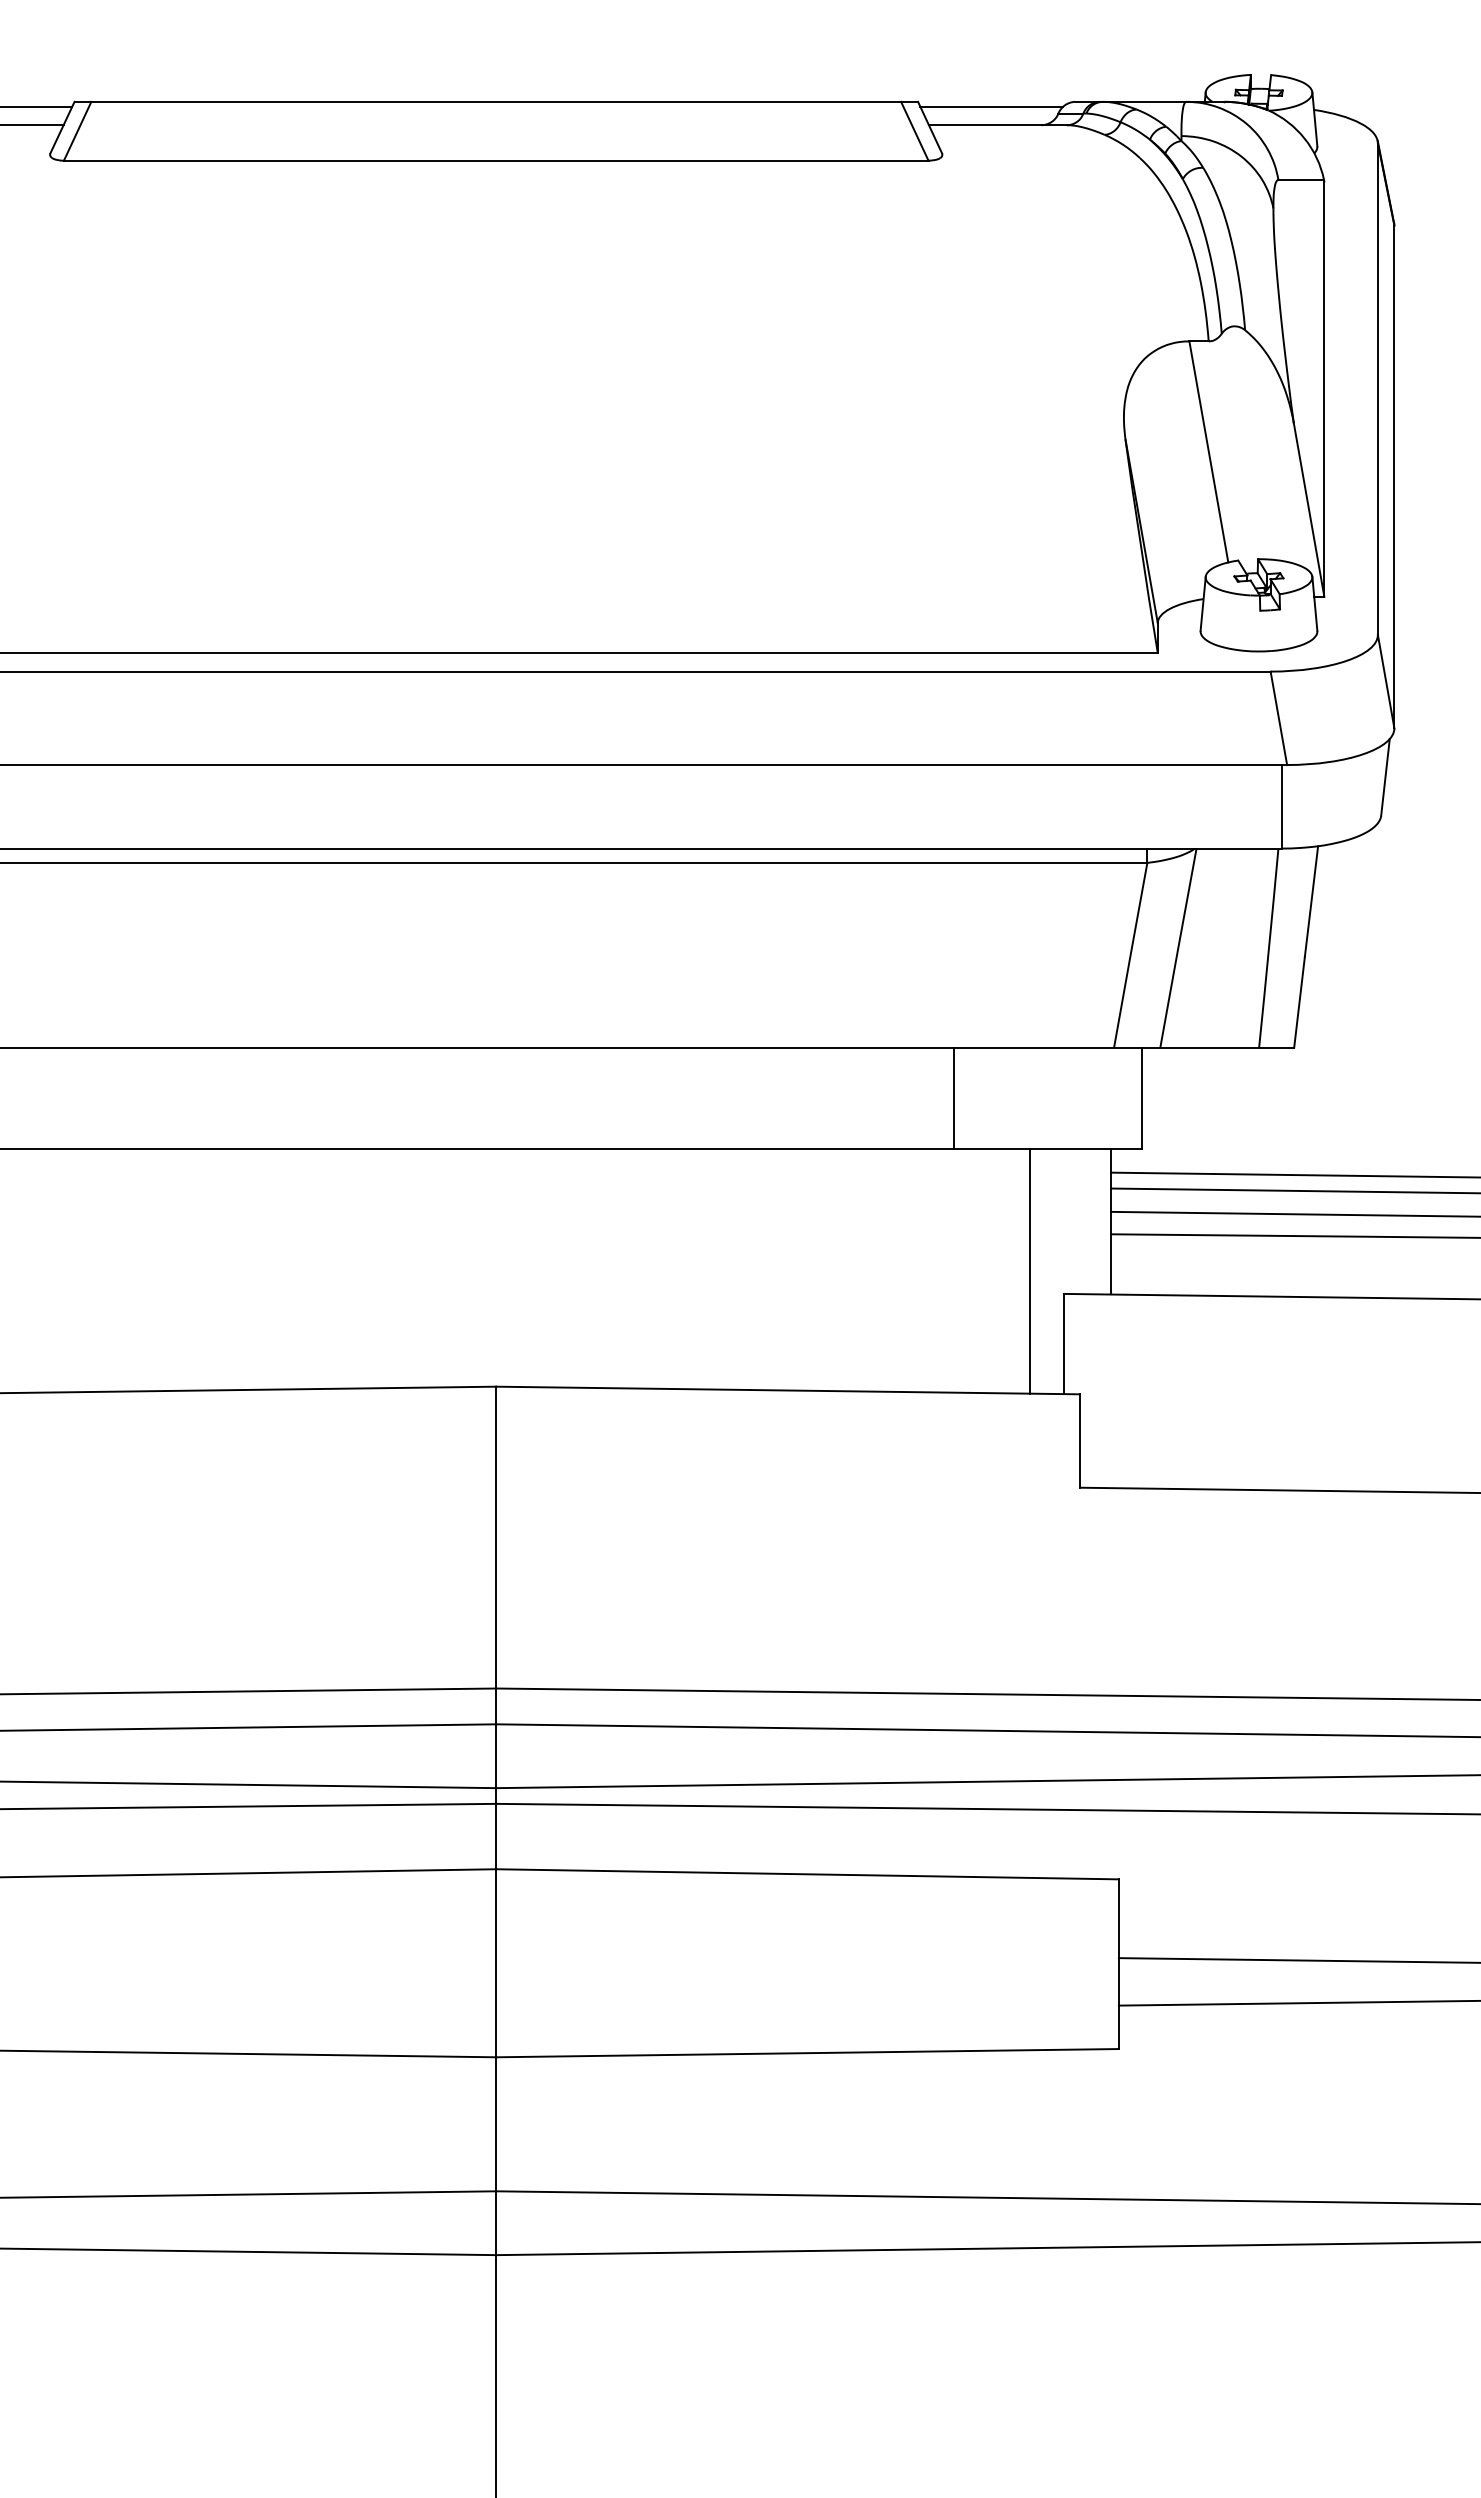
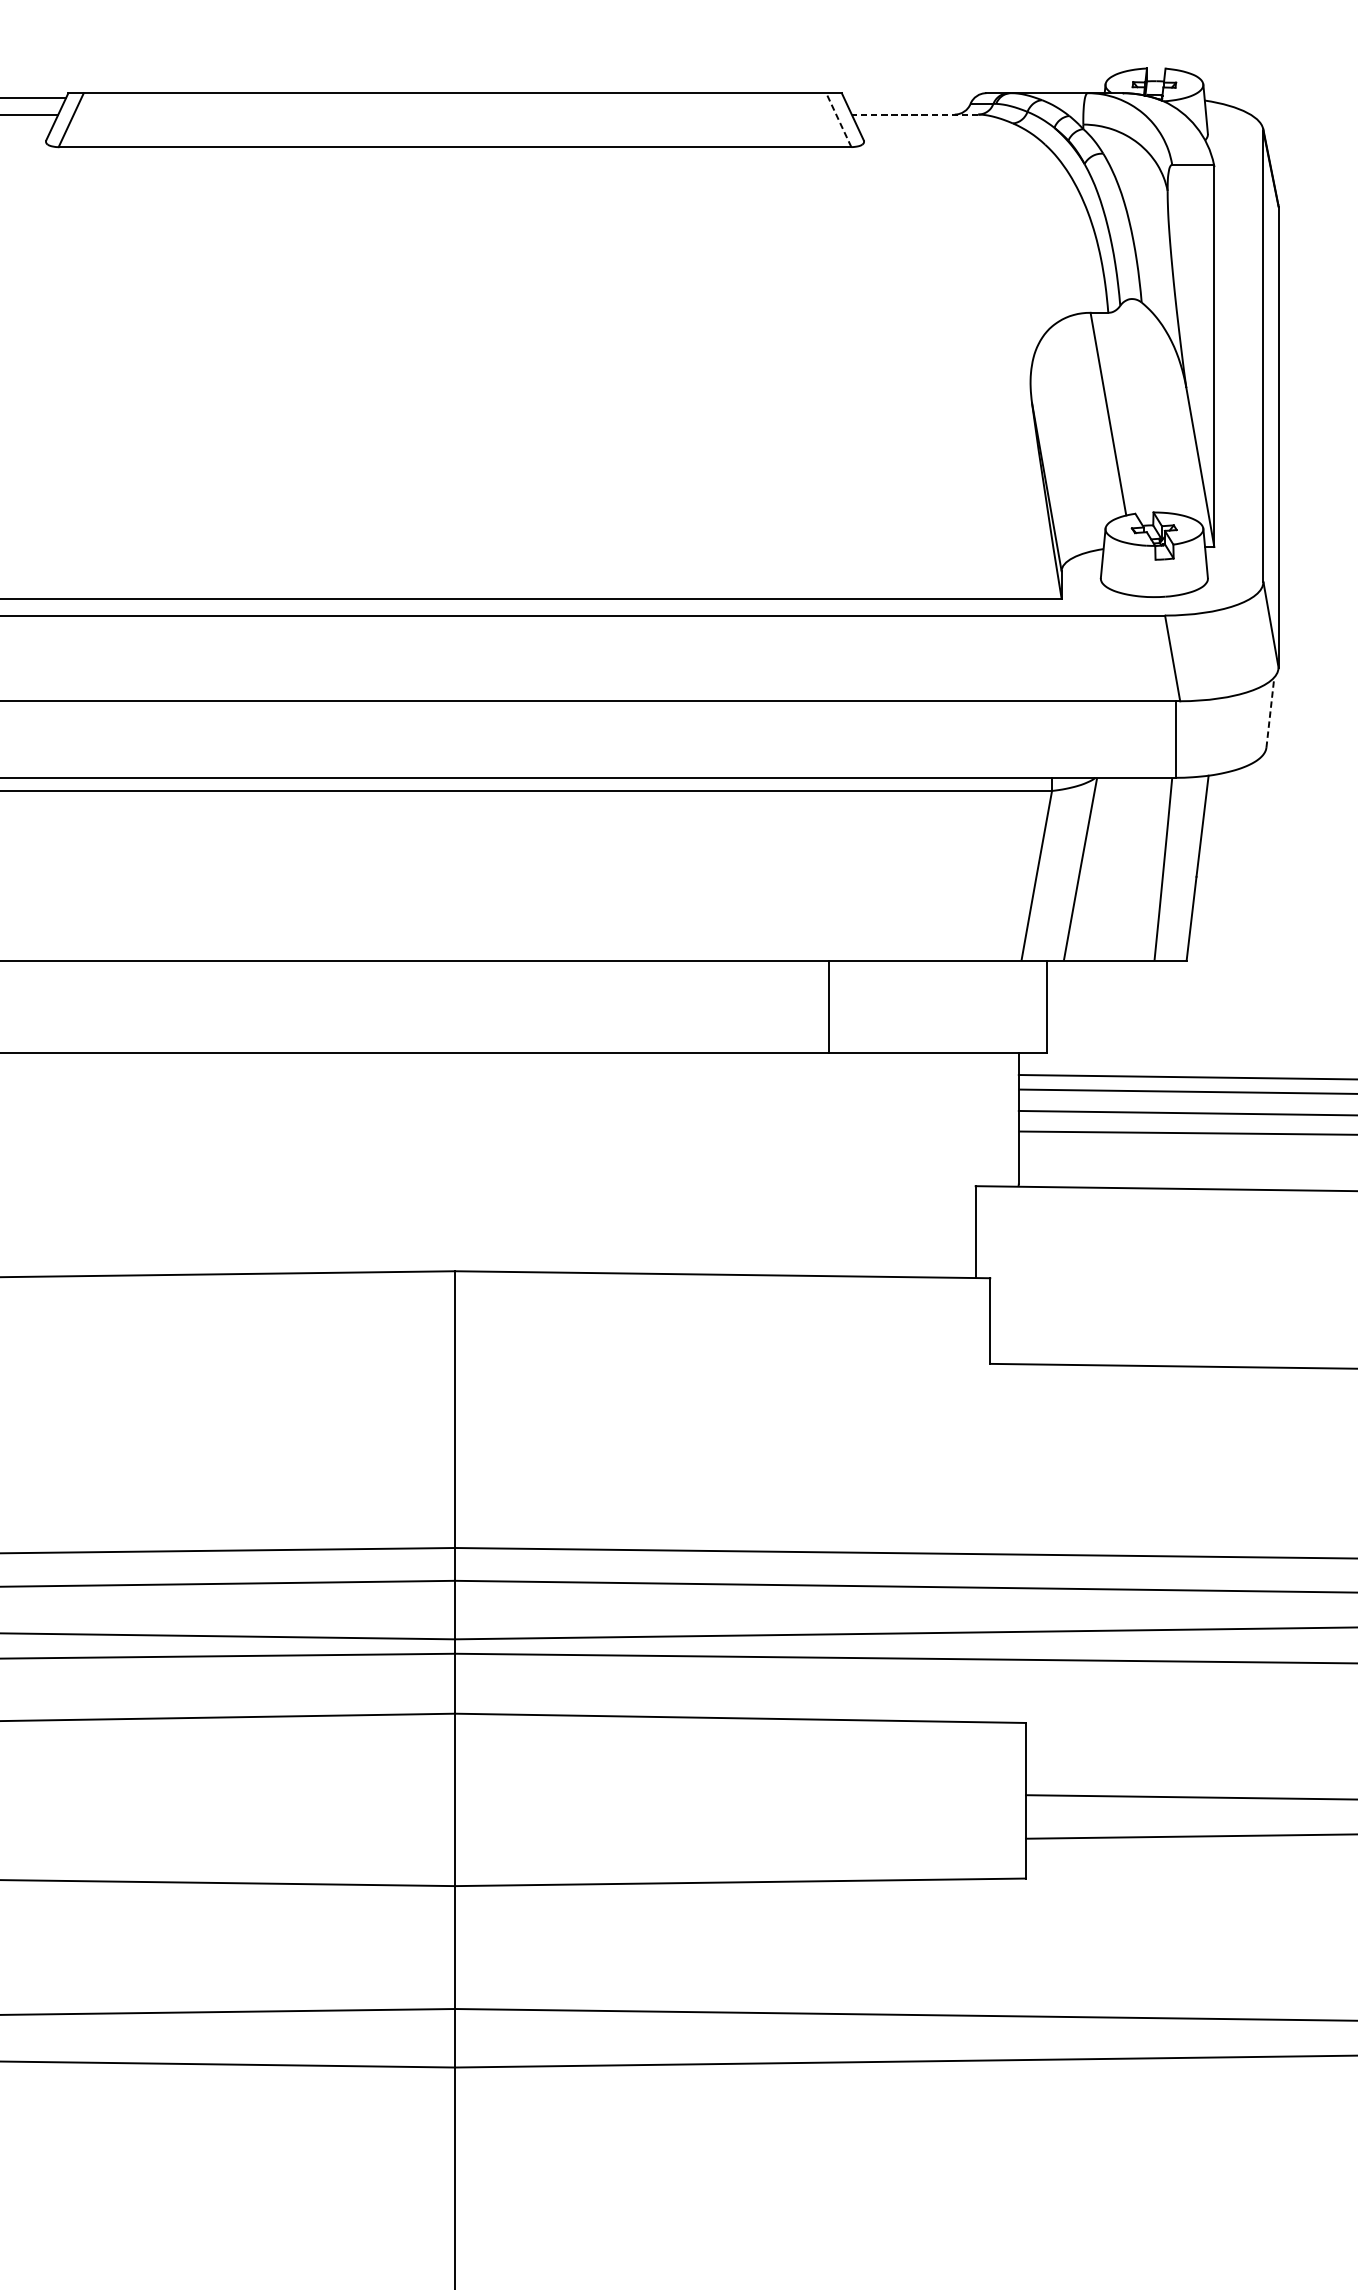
line: (991, 106) -> (909, 97), removed
line: (997, 125) -> (914, 114), solid -> dashed
line: (914, 130) -> (838, 119), solid -> dashed
line: (1385, 777) -> (1270, 712), solid -> dashed
line: (953, 1098) -> (828, 1007), moved
line: (1030, 1271) -> (944, 1165), removed

